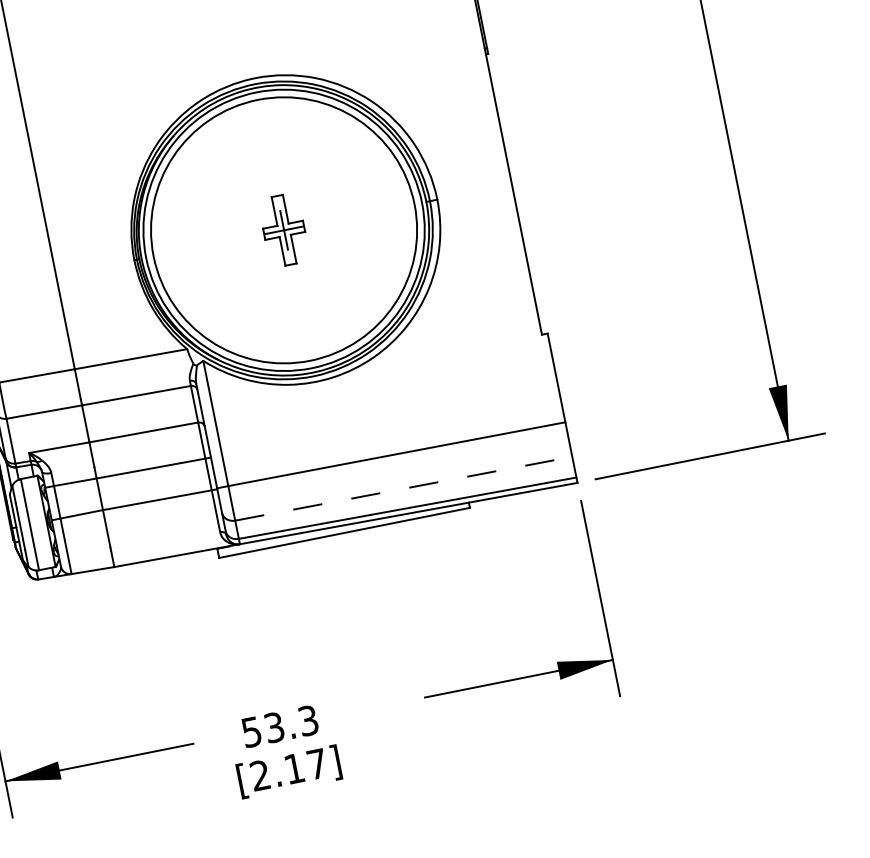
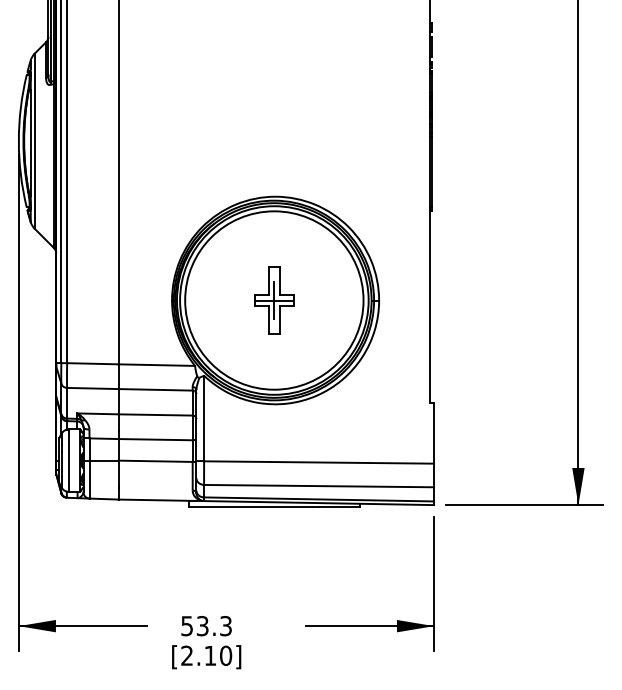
part: (284, 230) -> (274, 300), size x1.43
line: (404, 489) -> (319, 486), dashed -> solid
text: (317, 763) -> (226, 655), [2.17] -> [2.10]

